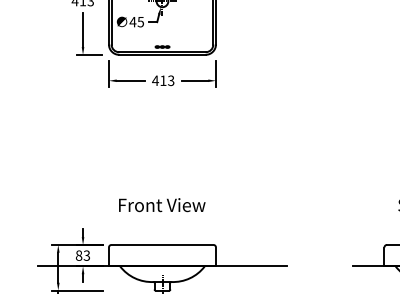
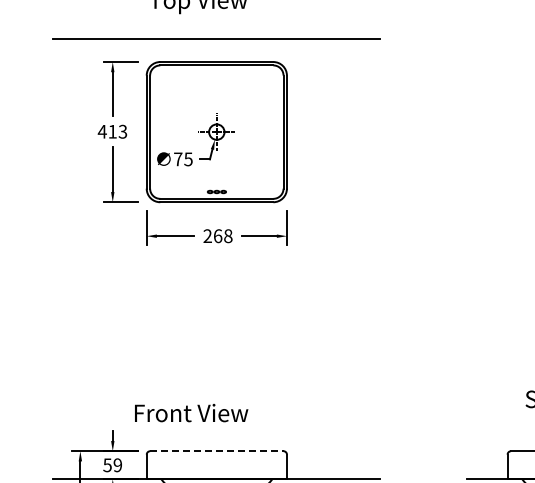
text: (132, 22) -> (177, 159), 45 -> 75
text: (162, 81) -> (217, 236), 413 -> 268
text: (162, 205) -> (191, 413), moved
line: (162, 245) -> (216, 451), solid -> dashed
text: (82, 255) -> (112, 465), 83 -> 59

